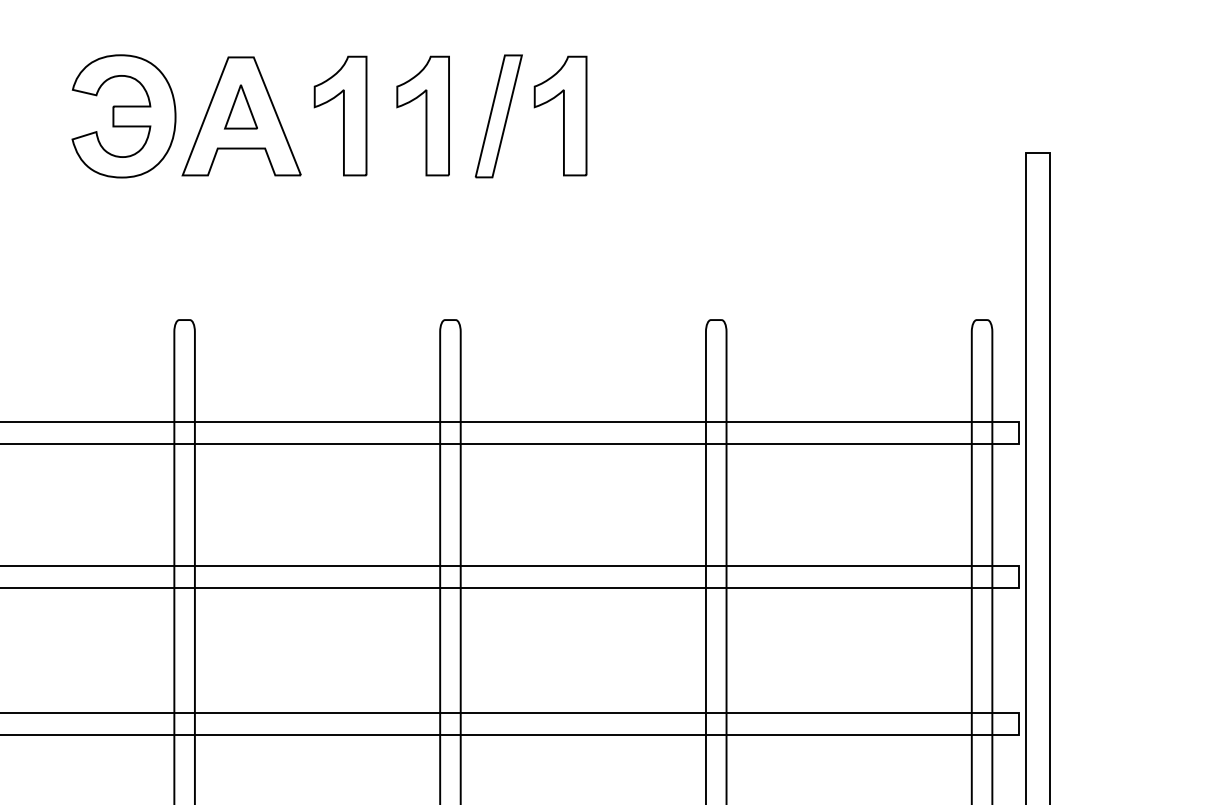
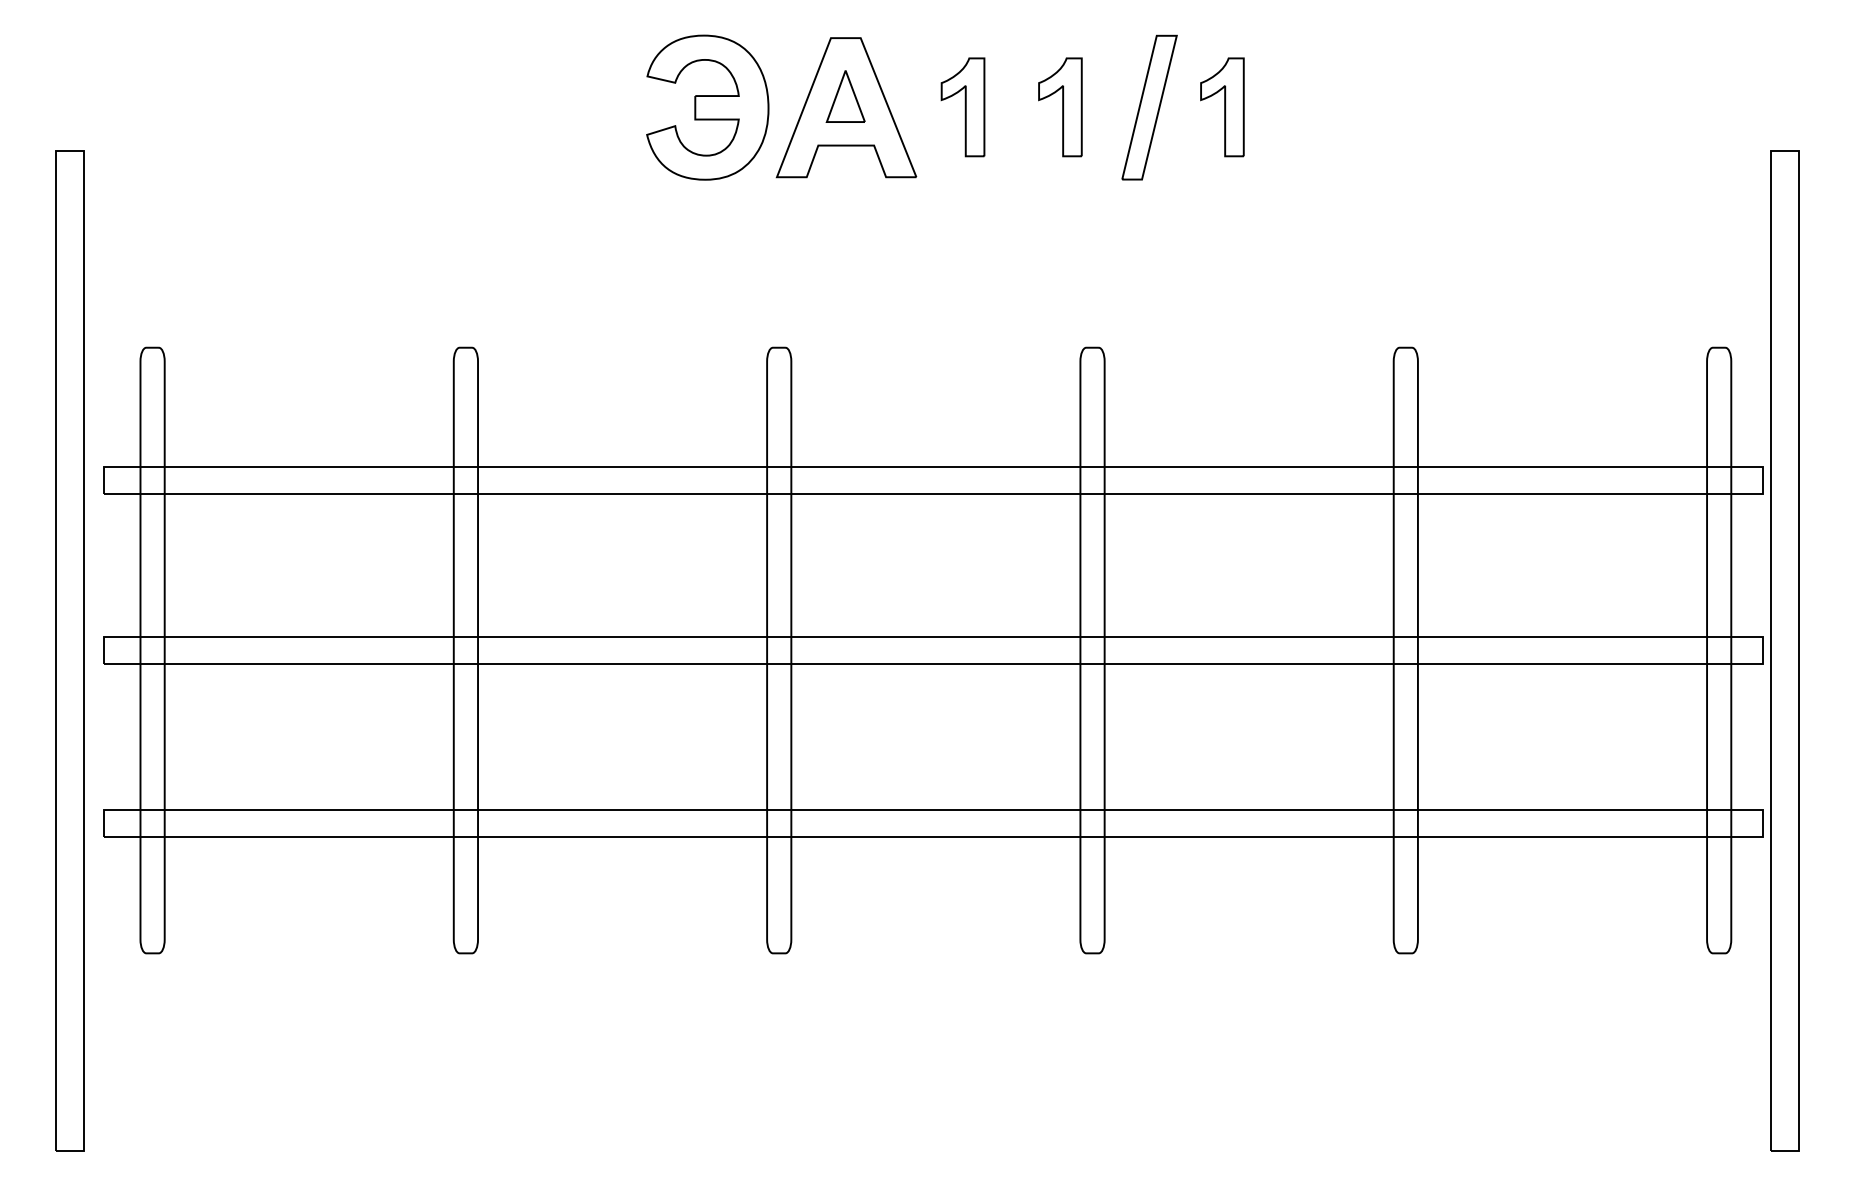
part: (340, 116) -> (962, 107), size x0.7
part: (423, 116) -> (1060, 107), size x0.7
part: (560, 116) -> (1222, 107), size x0.7

